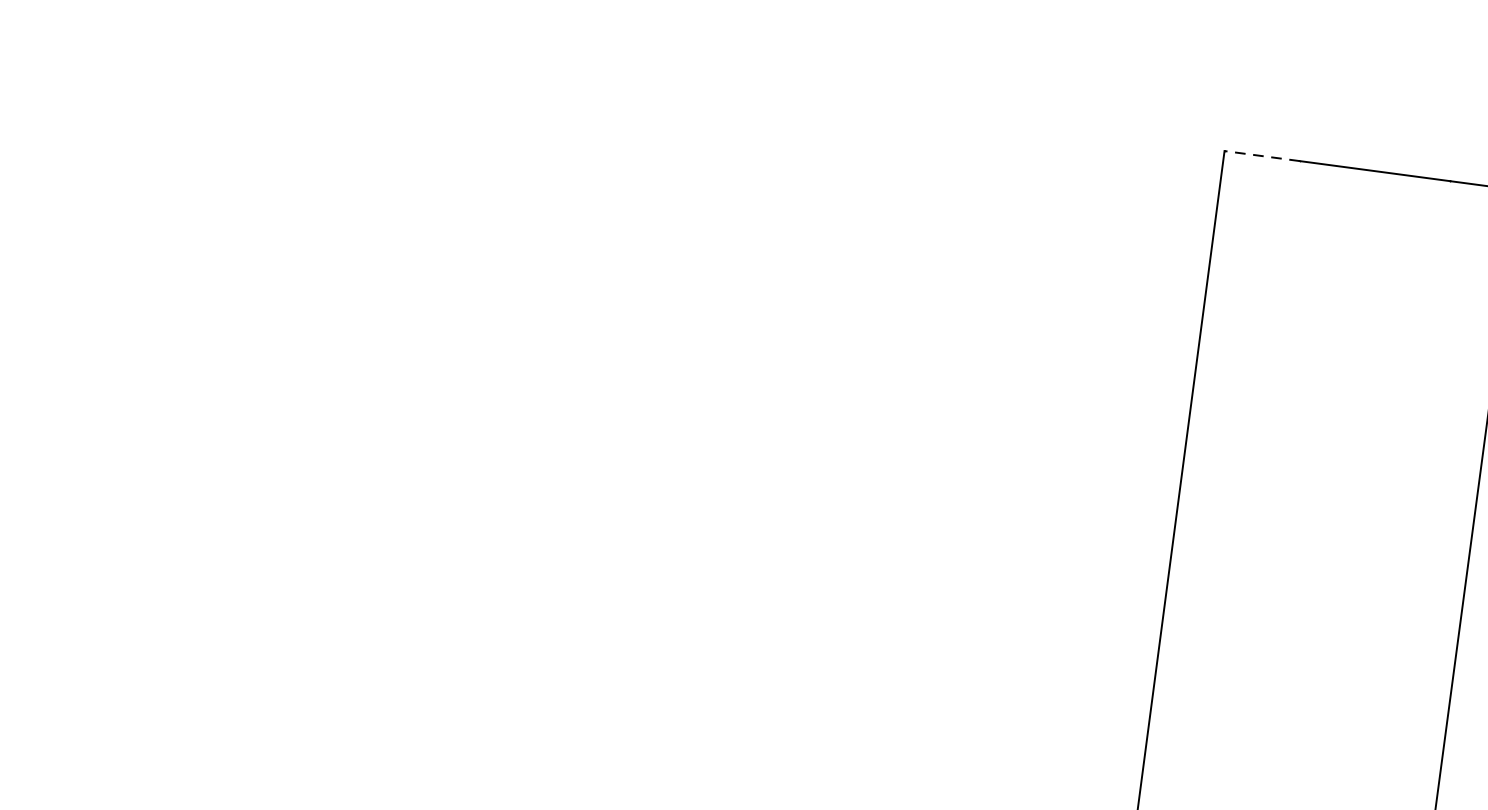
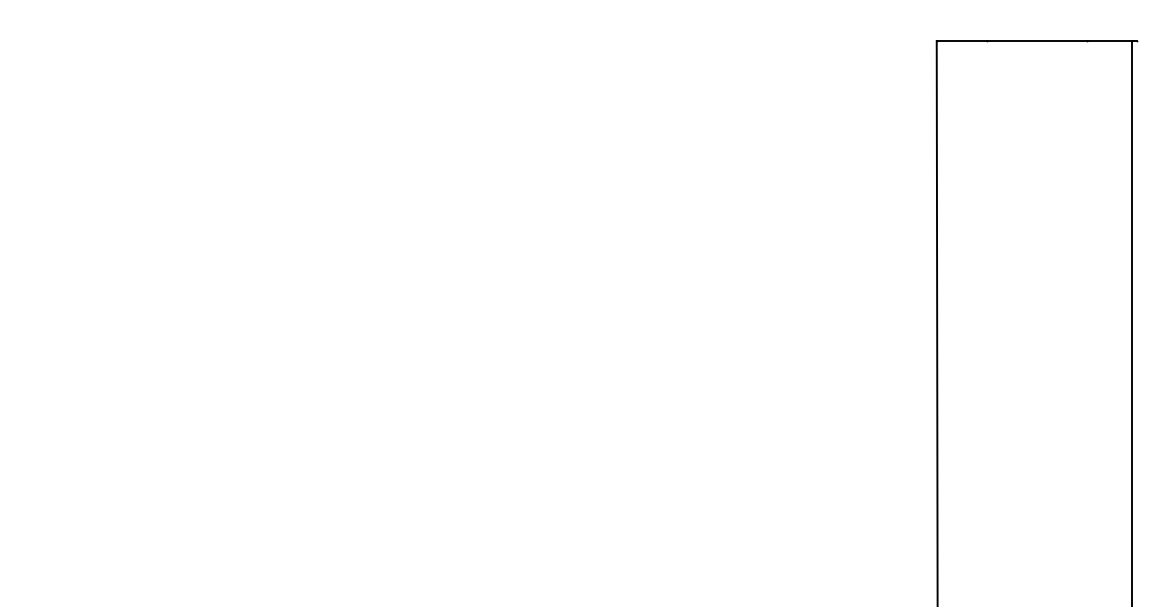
line: (1261, 155) -> (961, 40), dashed -> solid

